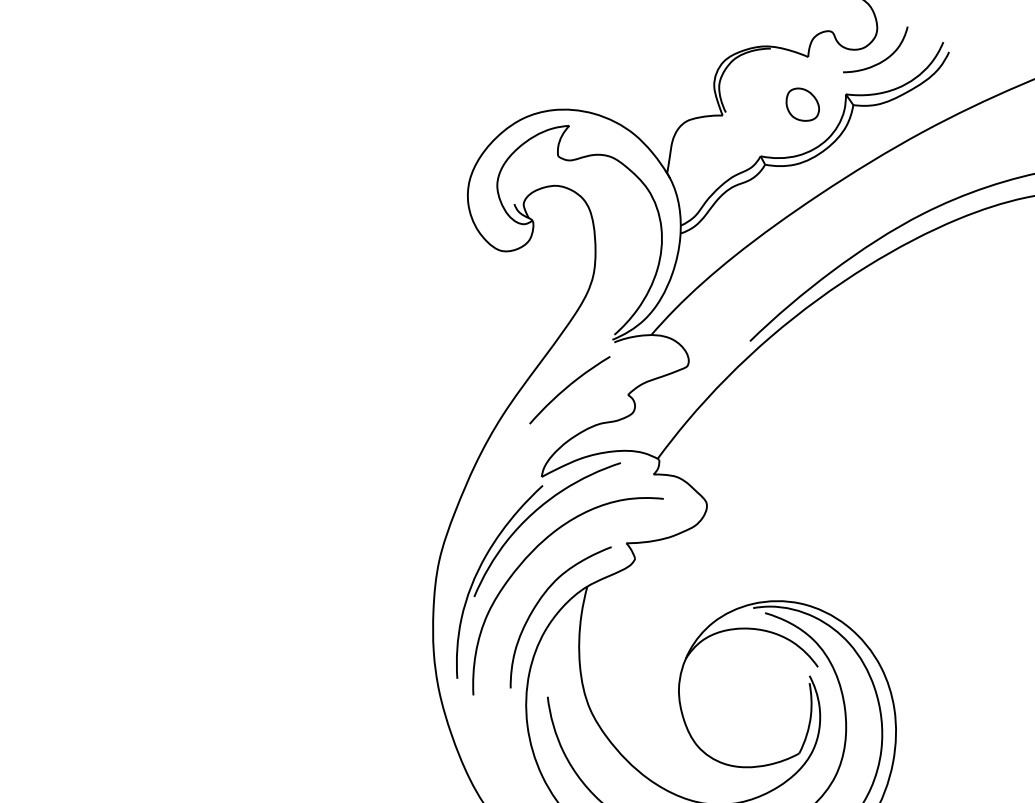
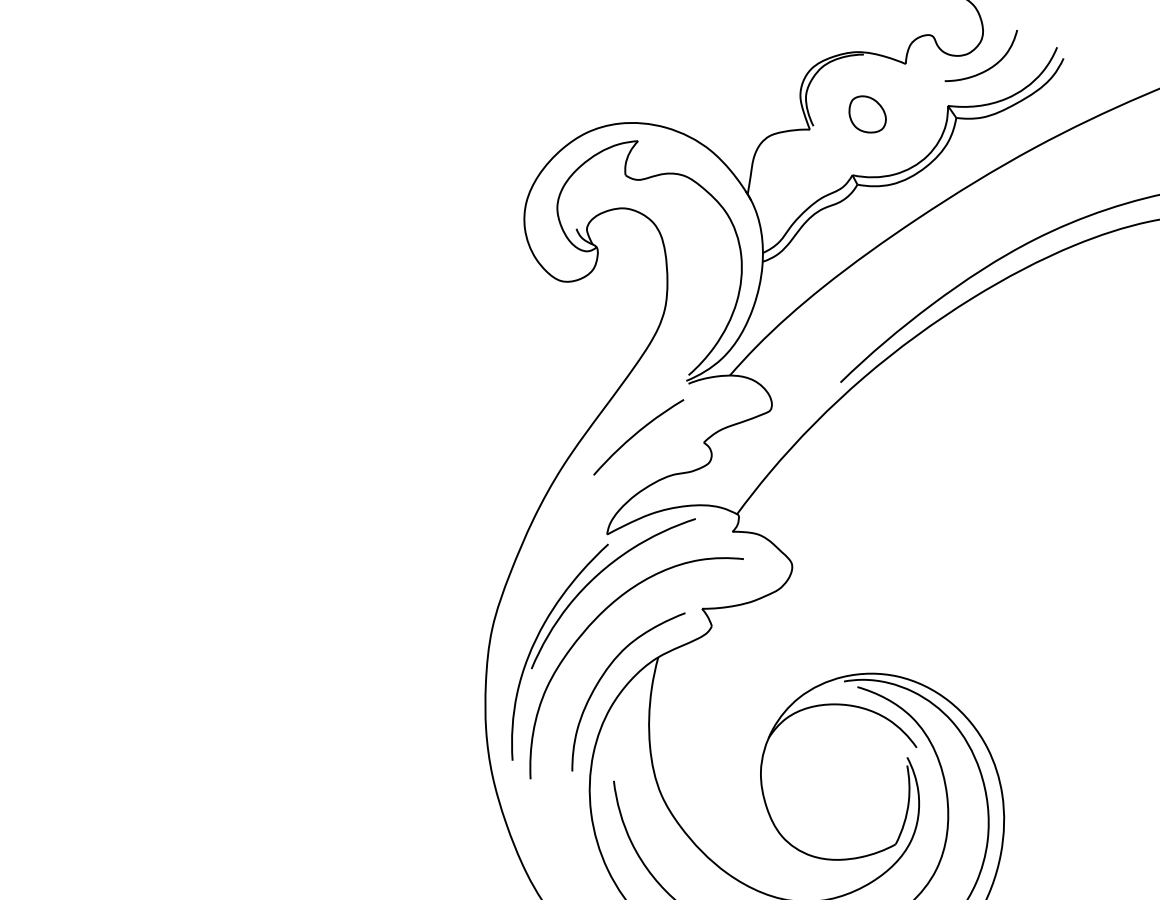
part: (802, 104) -> (867, 114), moved

